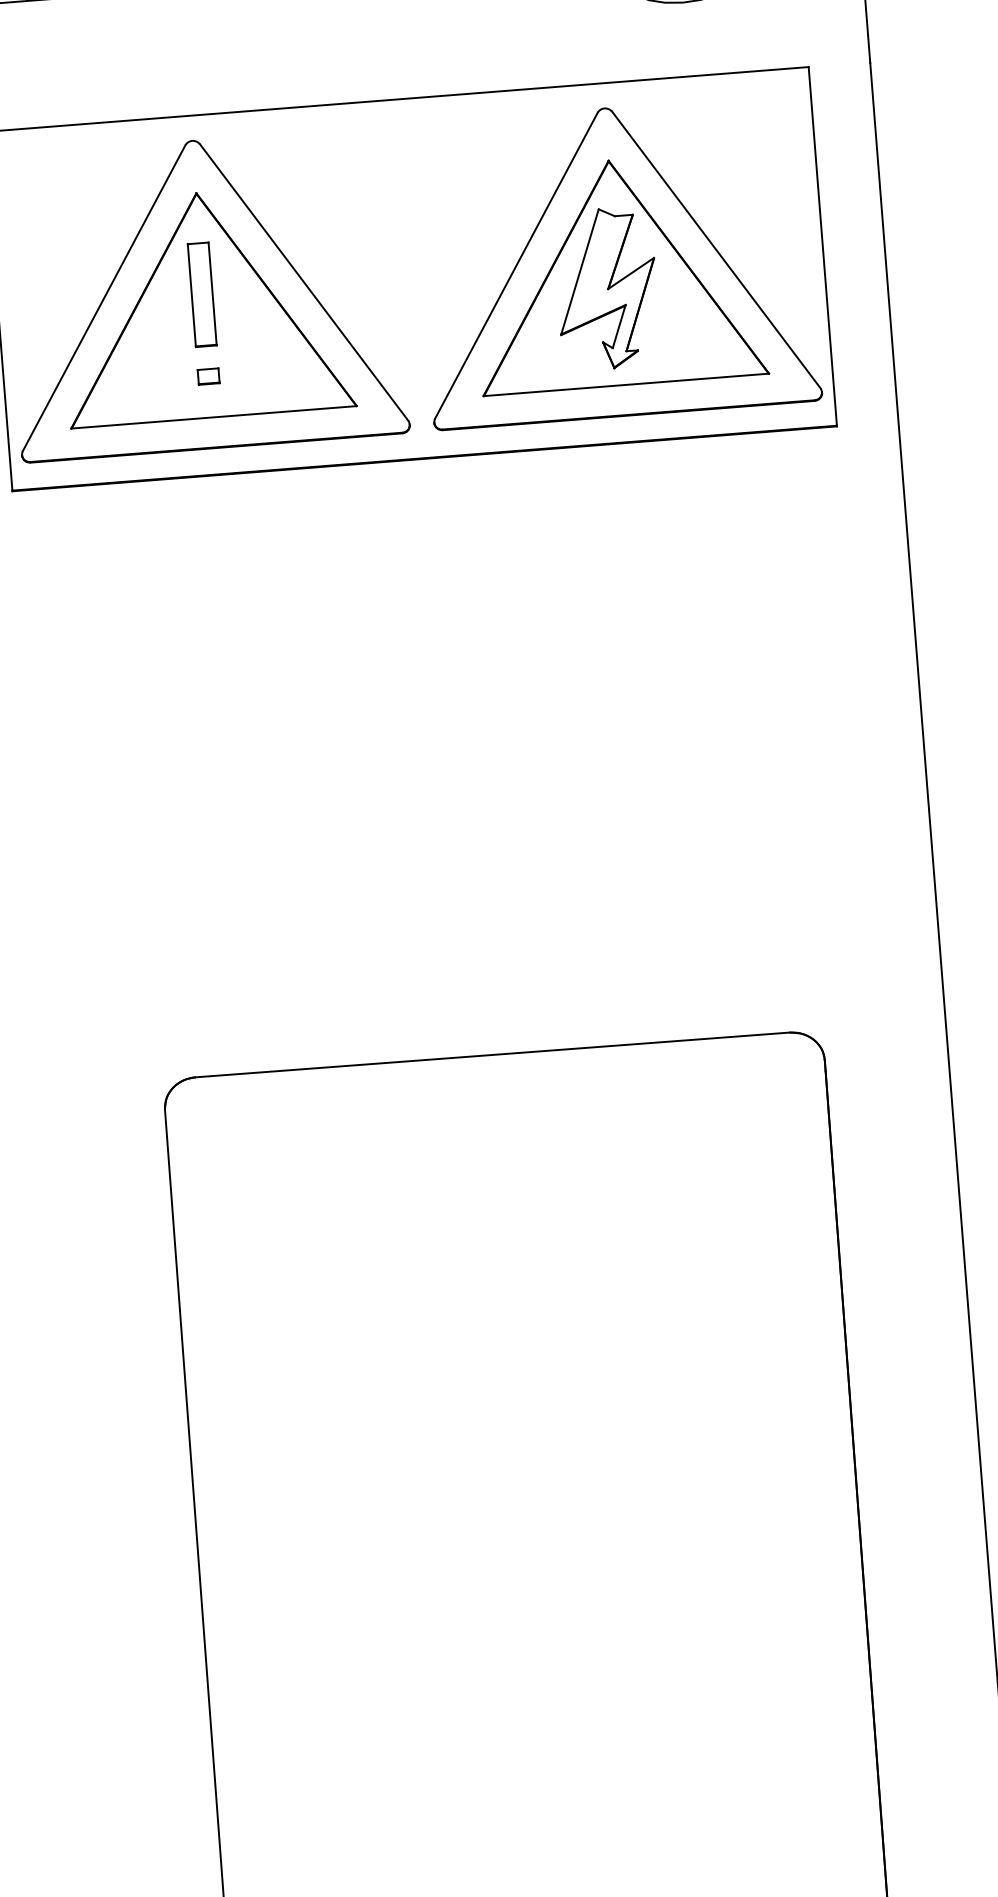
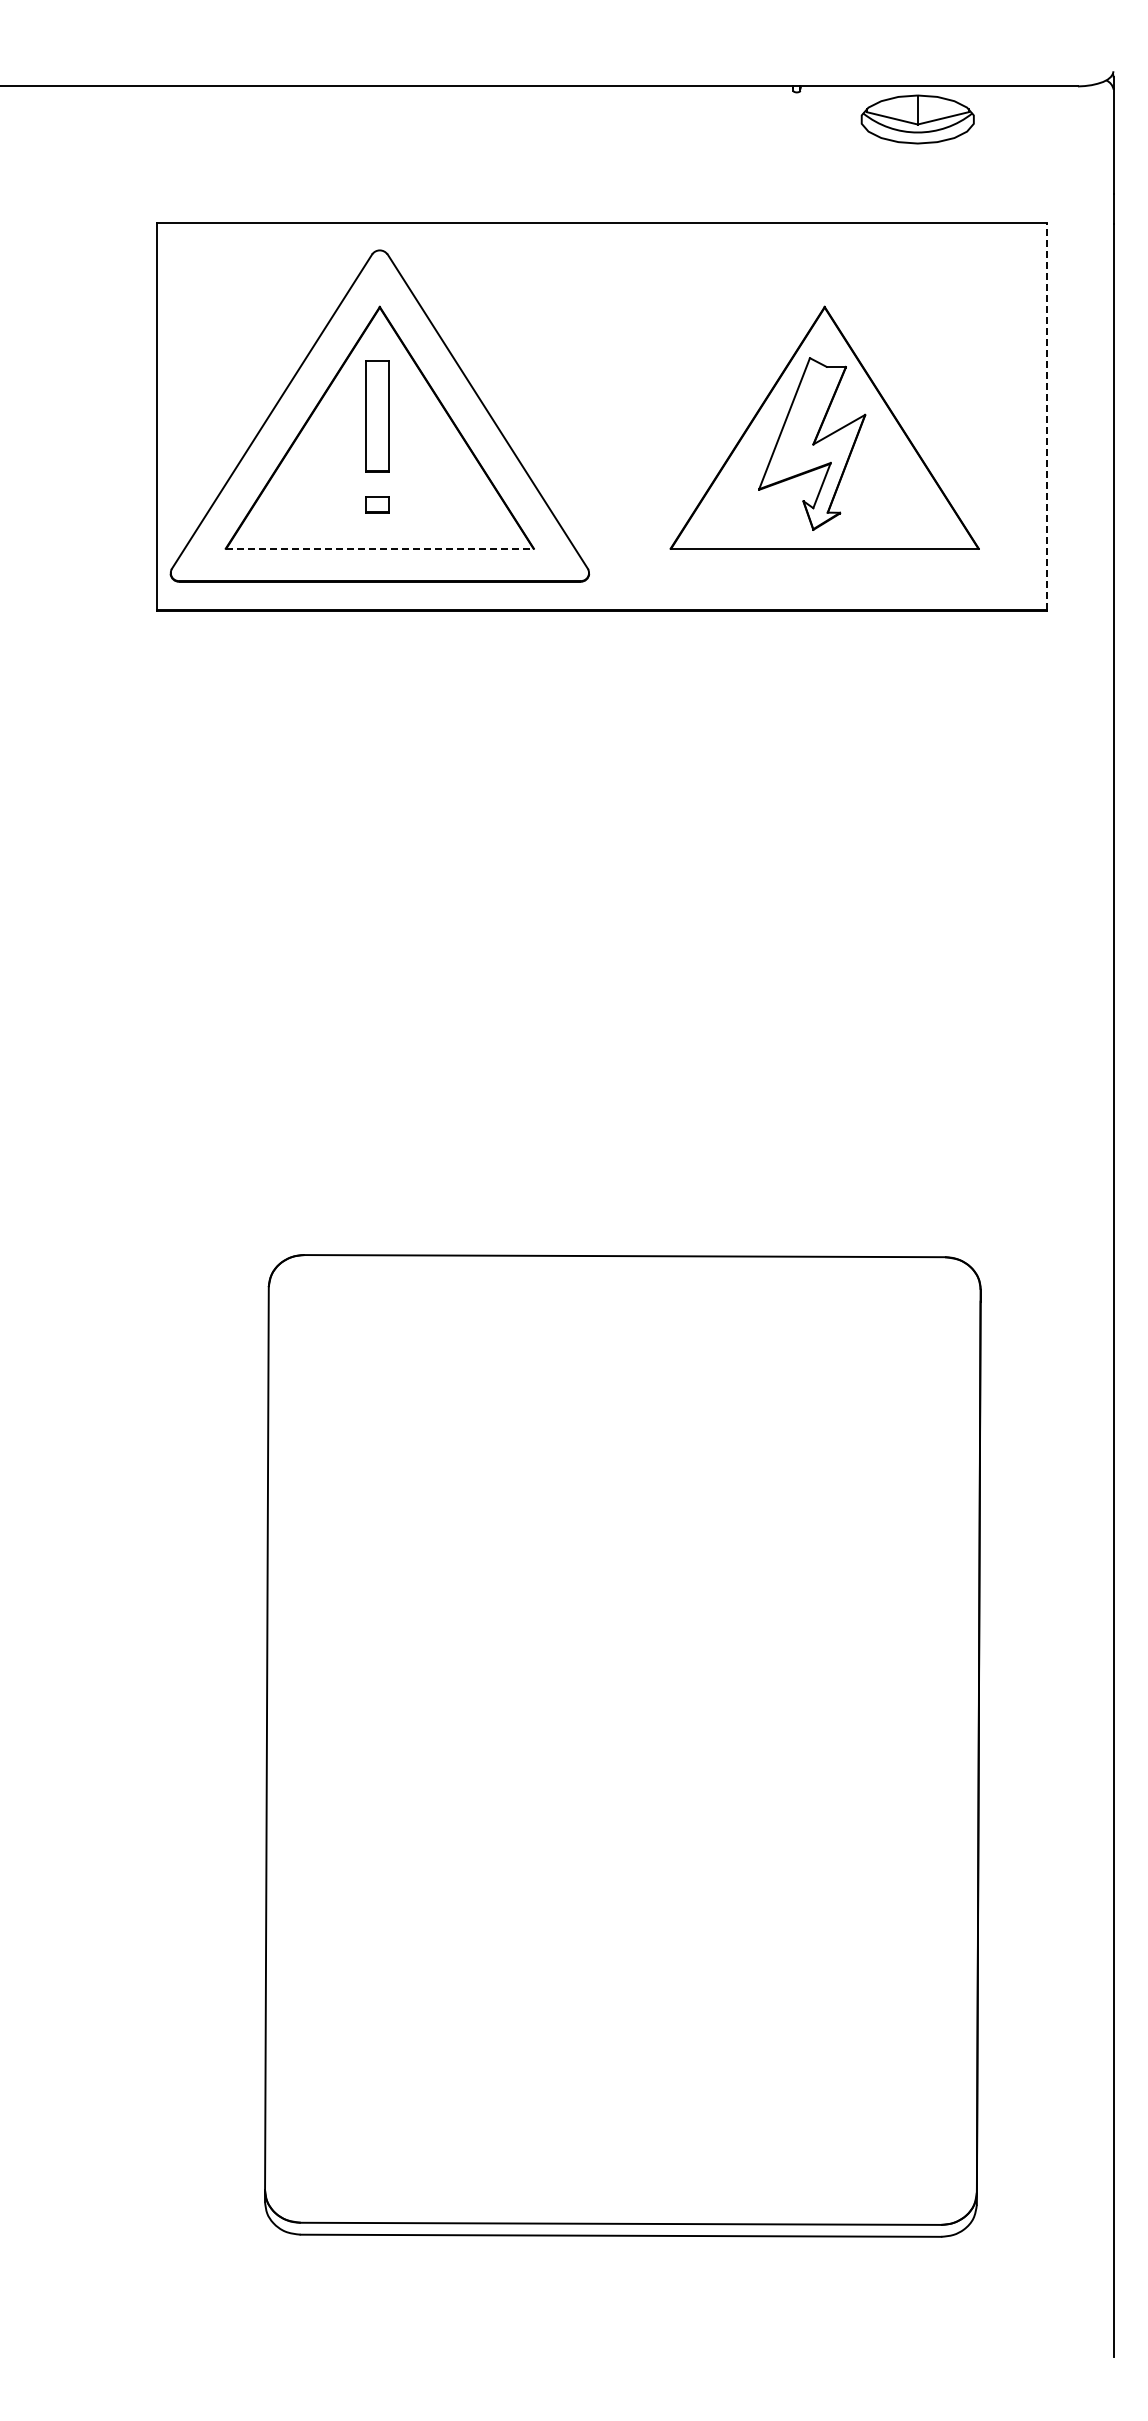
line: (823, 246) -> (1047, 416), solid -> dashed
part: (616, 261) -> (824, 415), removed
line: (214, 417) -> (380, 548), solid -> dashed

